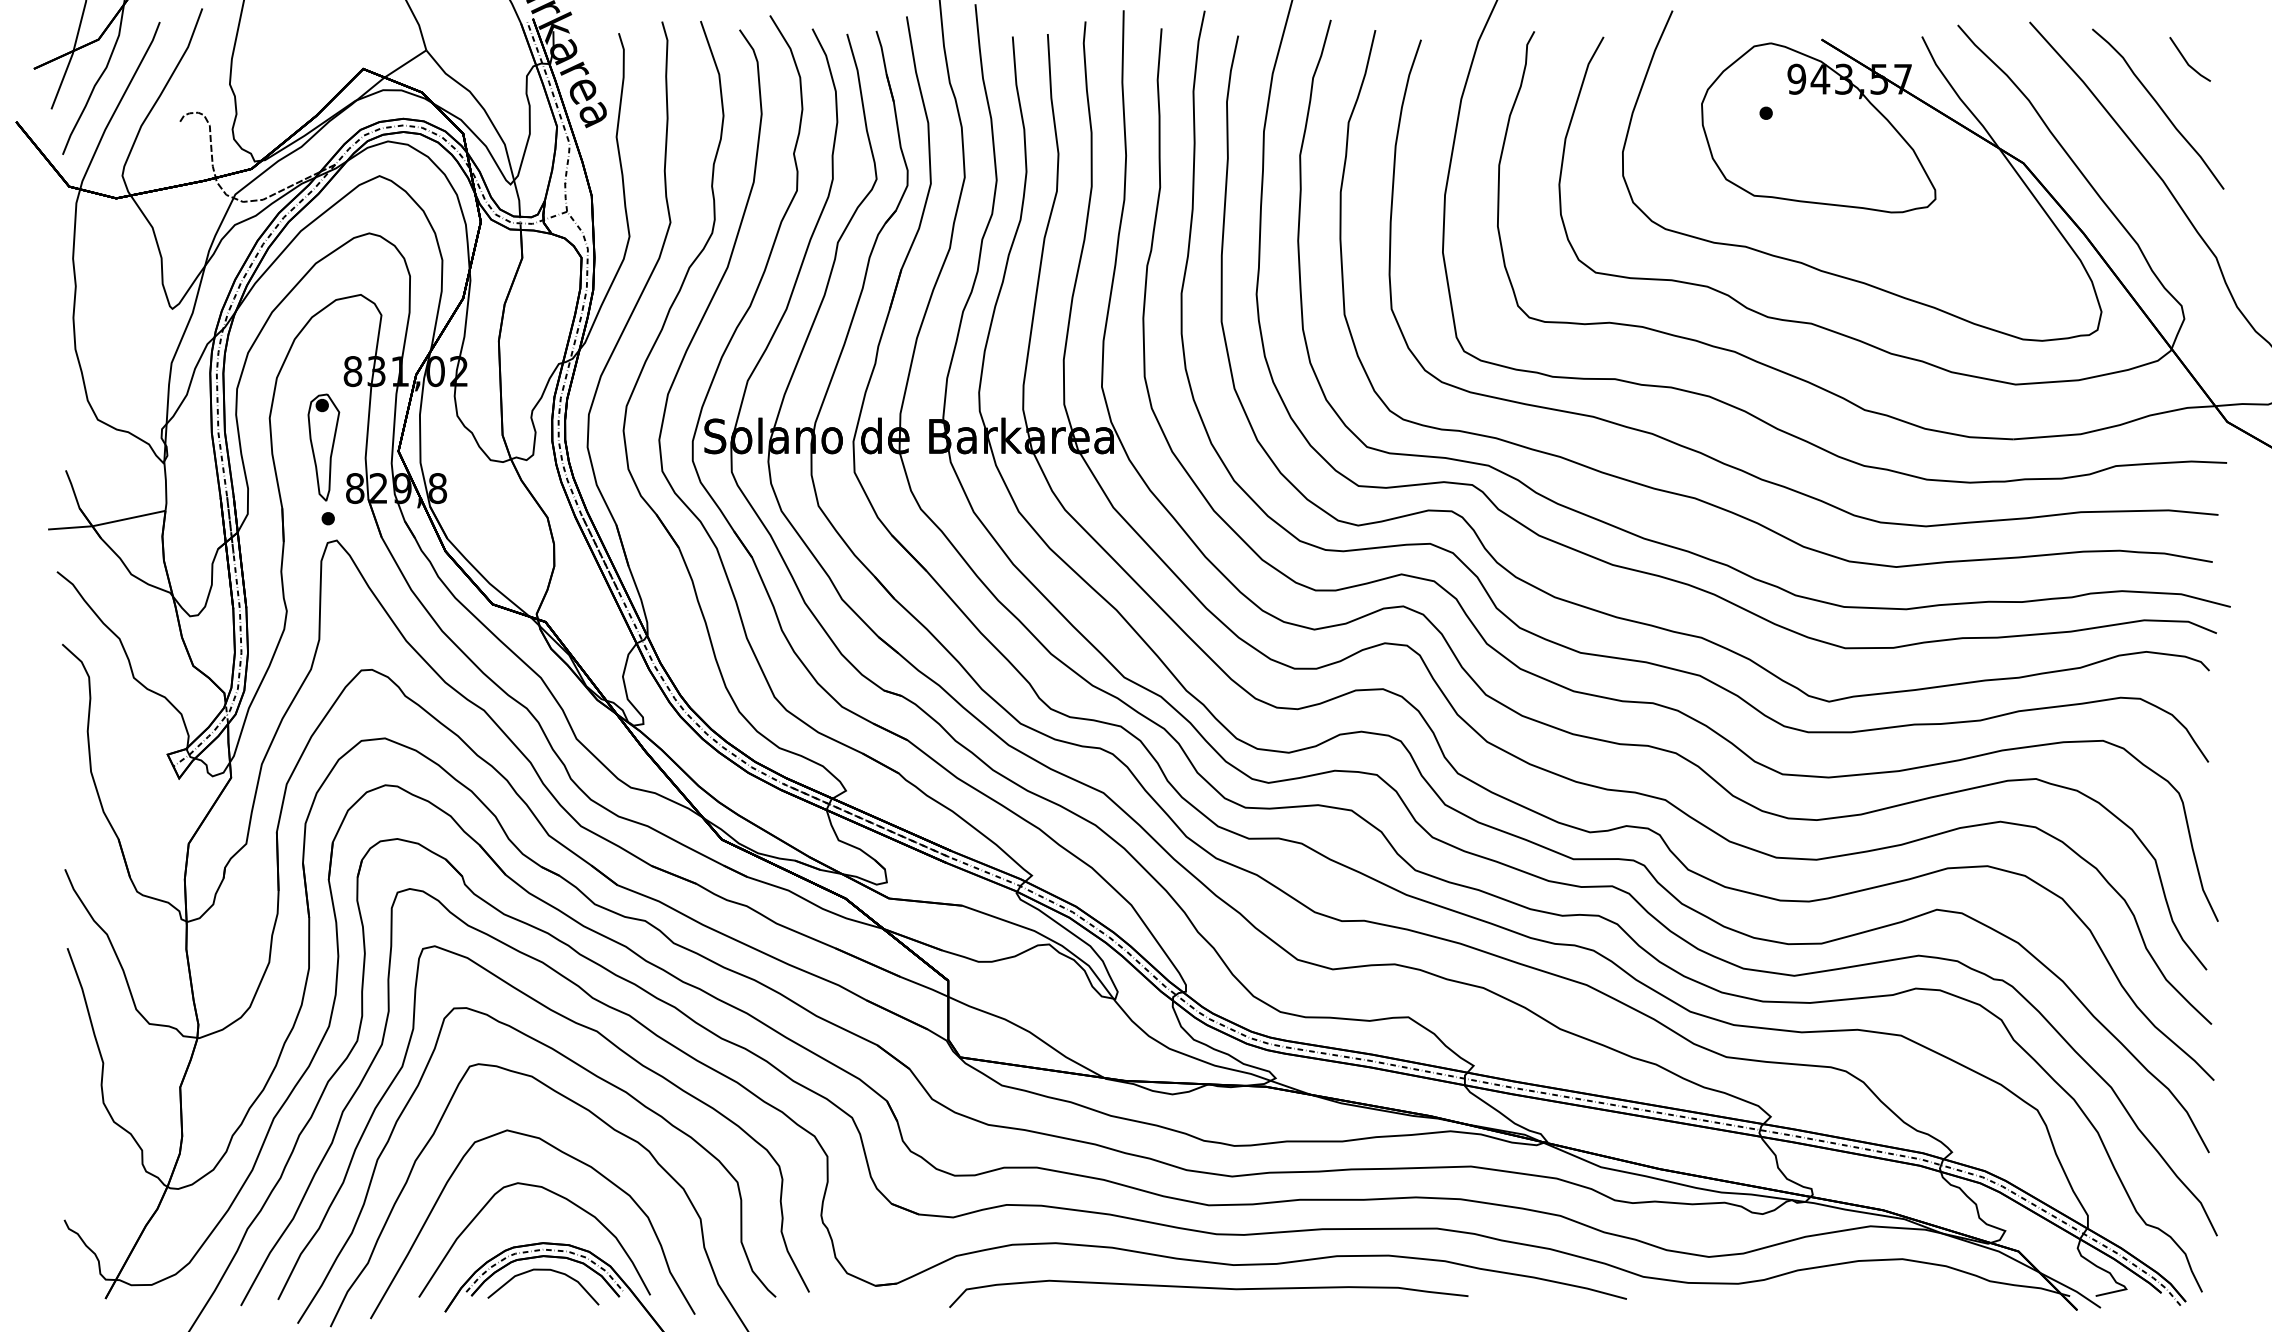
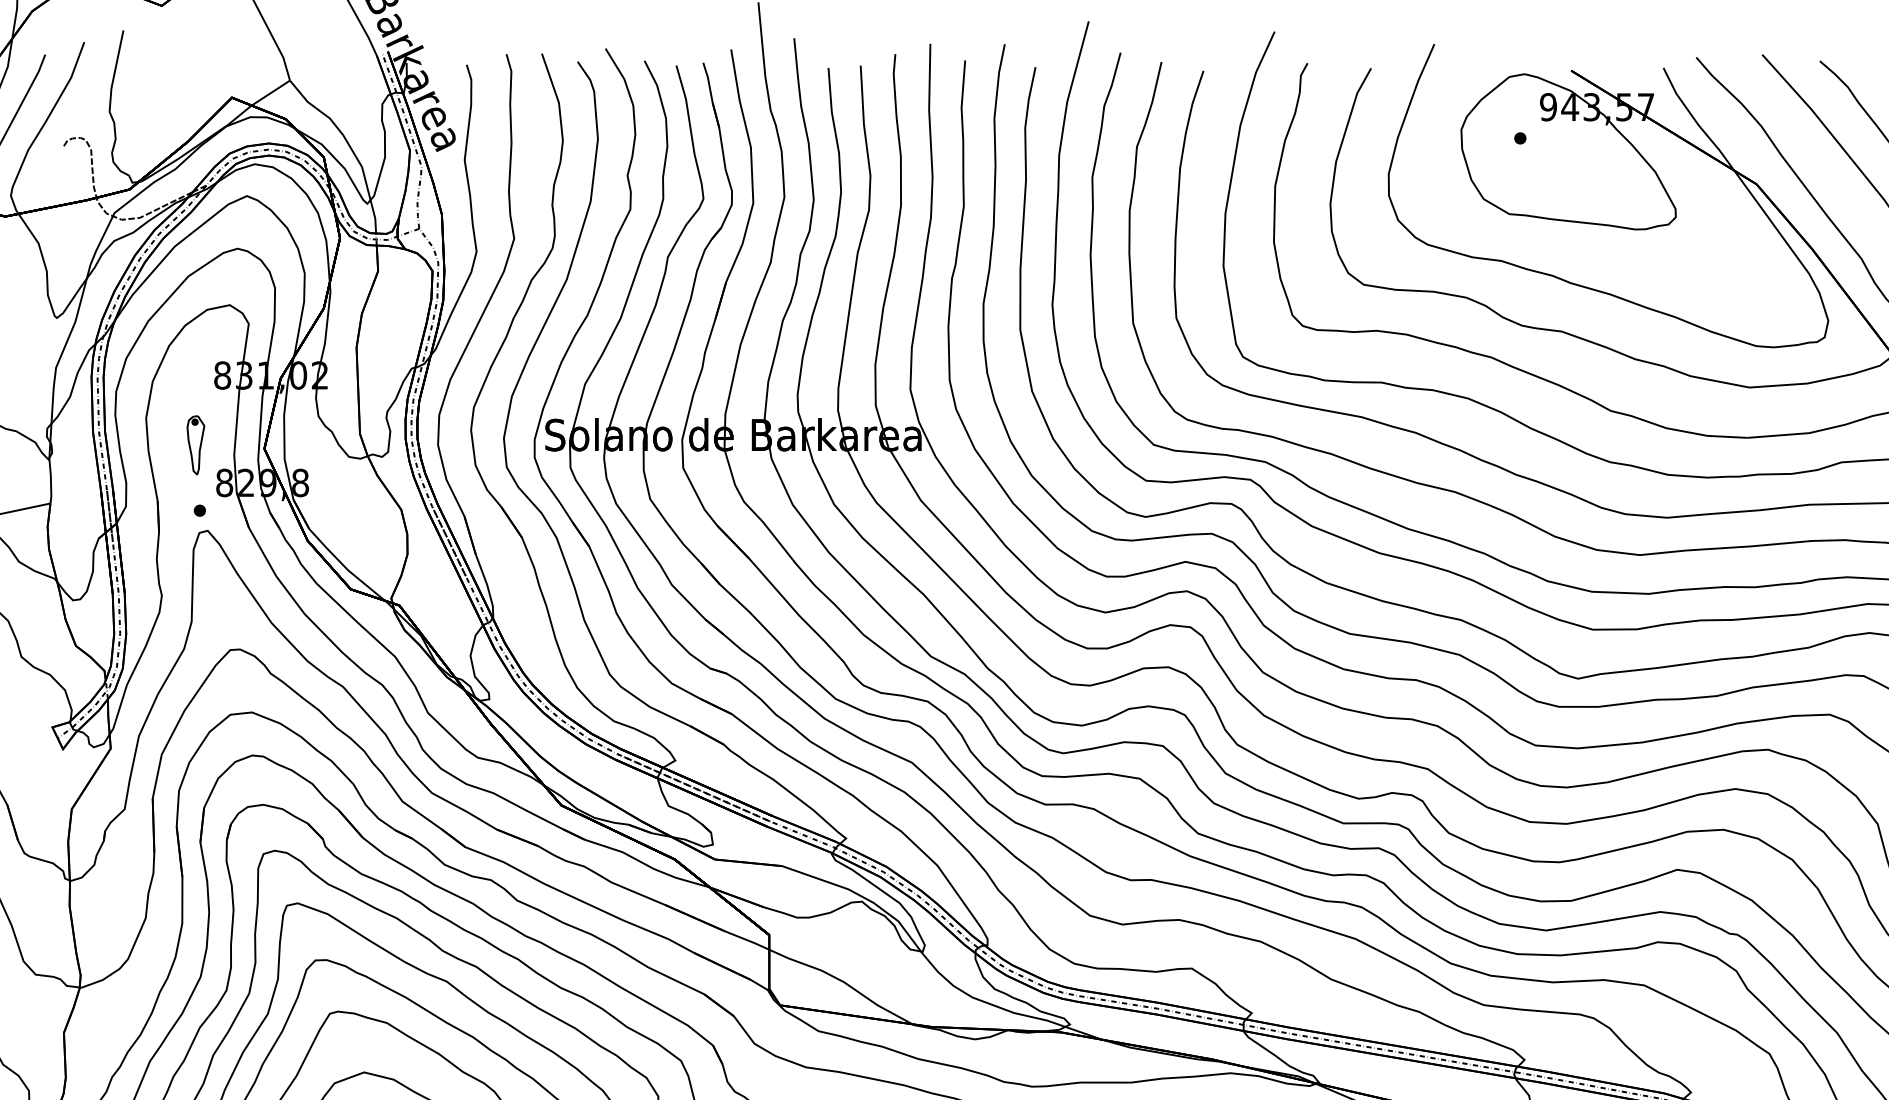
part: (323, 447) -> (195, 445), size x0.6

